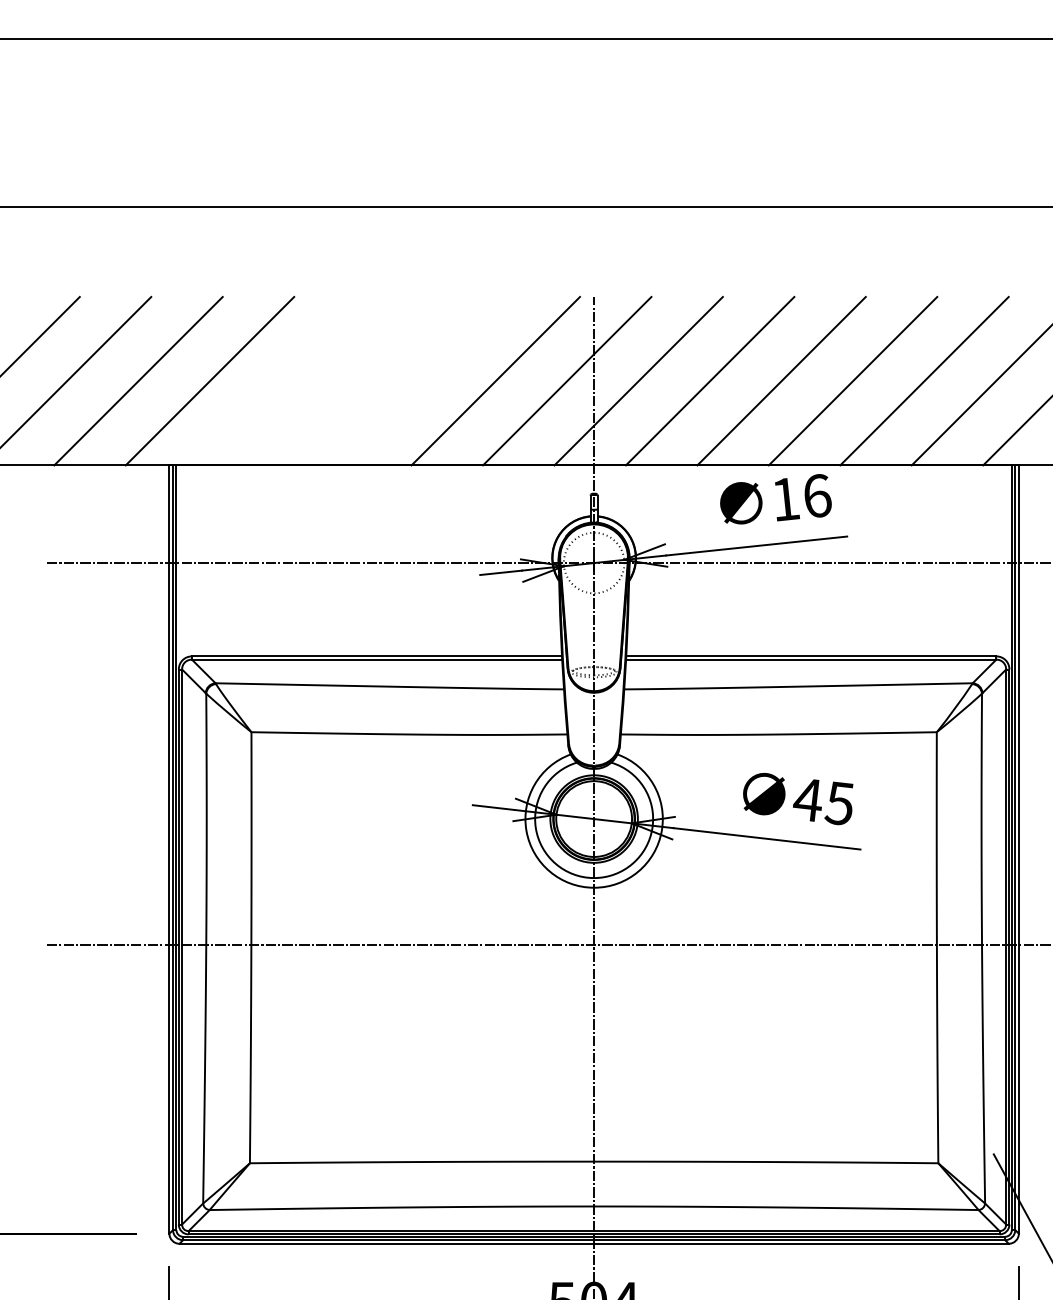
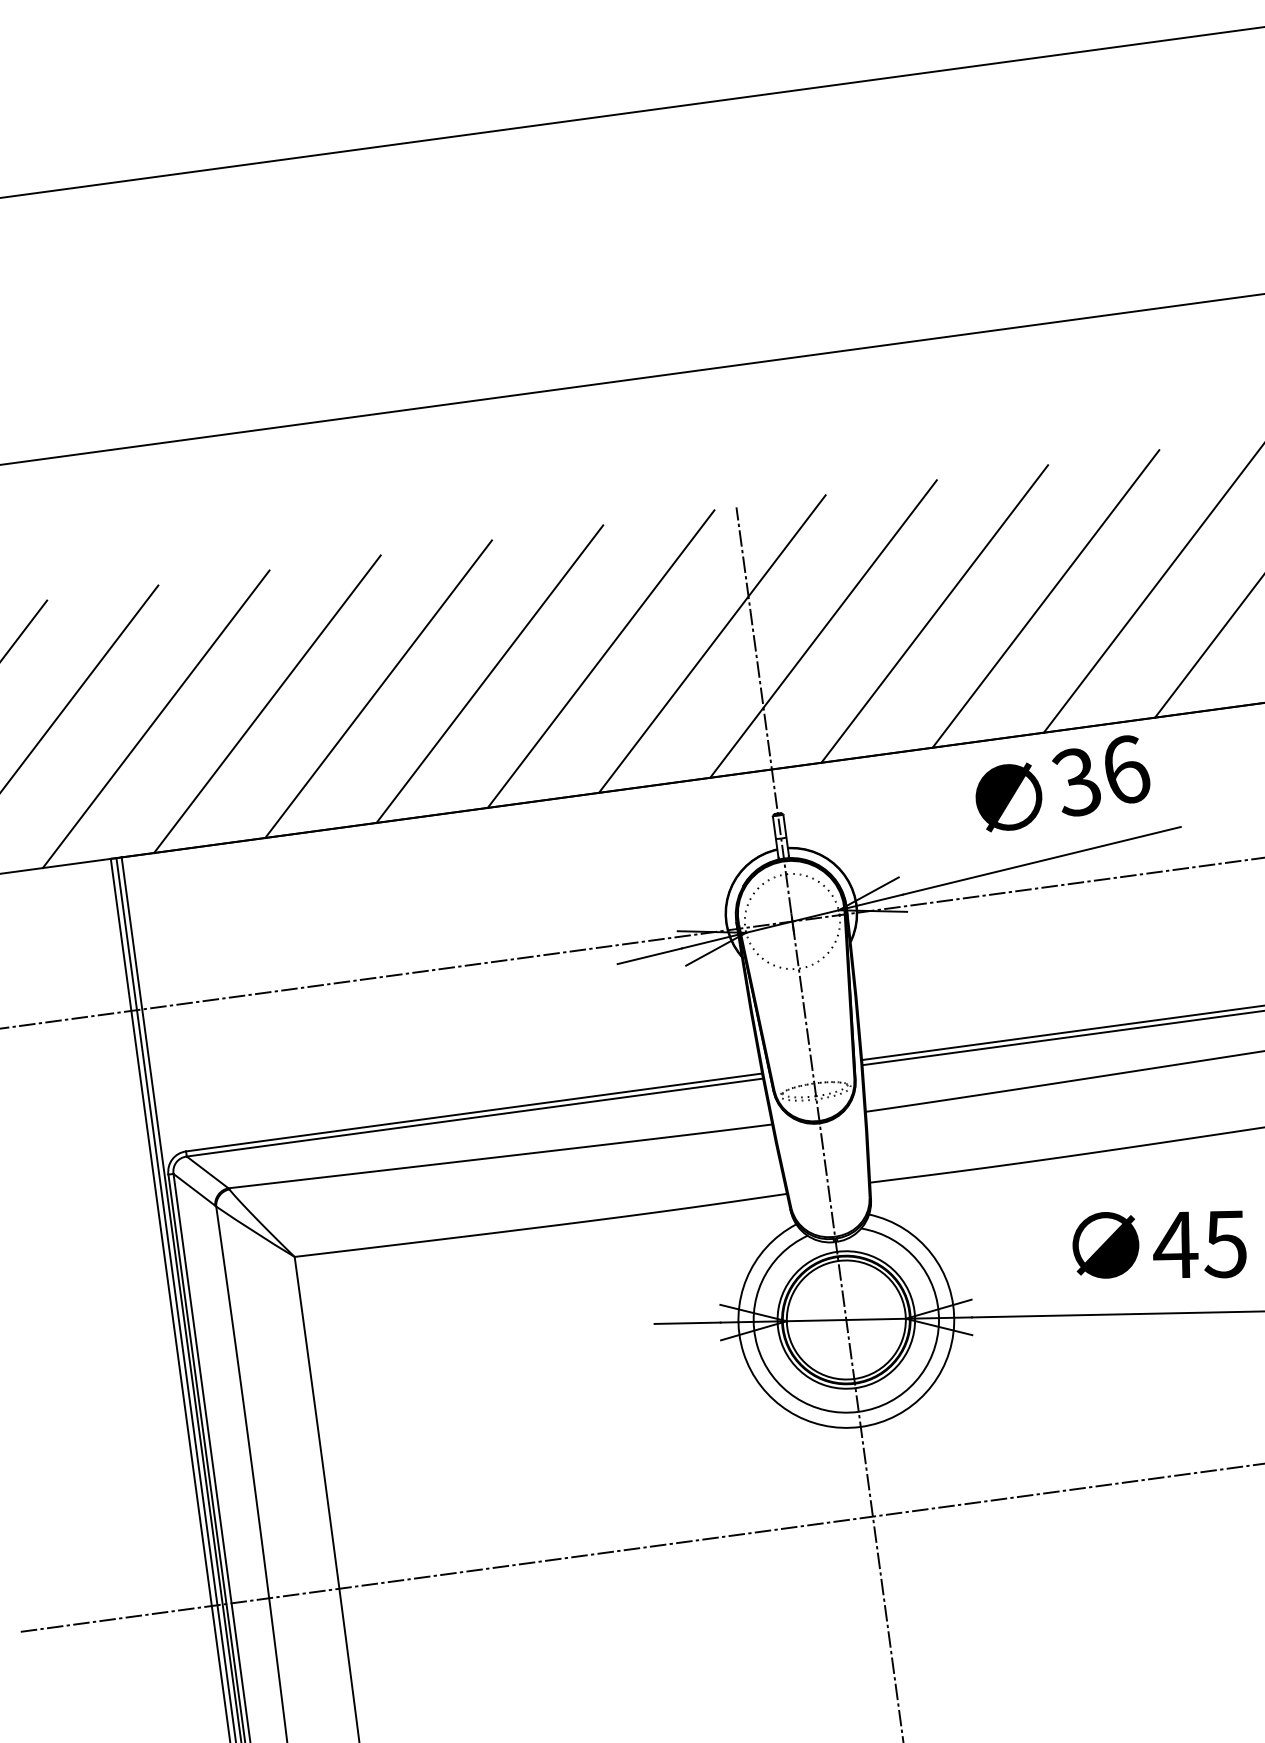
line: (281, 380) -> (267, 703), added
line: (352, 380) -> (377, 688), added
line: (424, 380) -> (489, 673), added
text: (785, 499) -> (1076, 782), 16 -> 36

